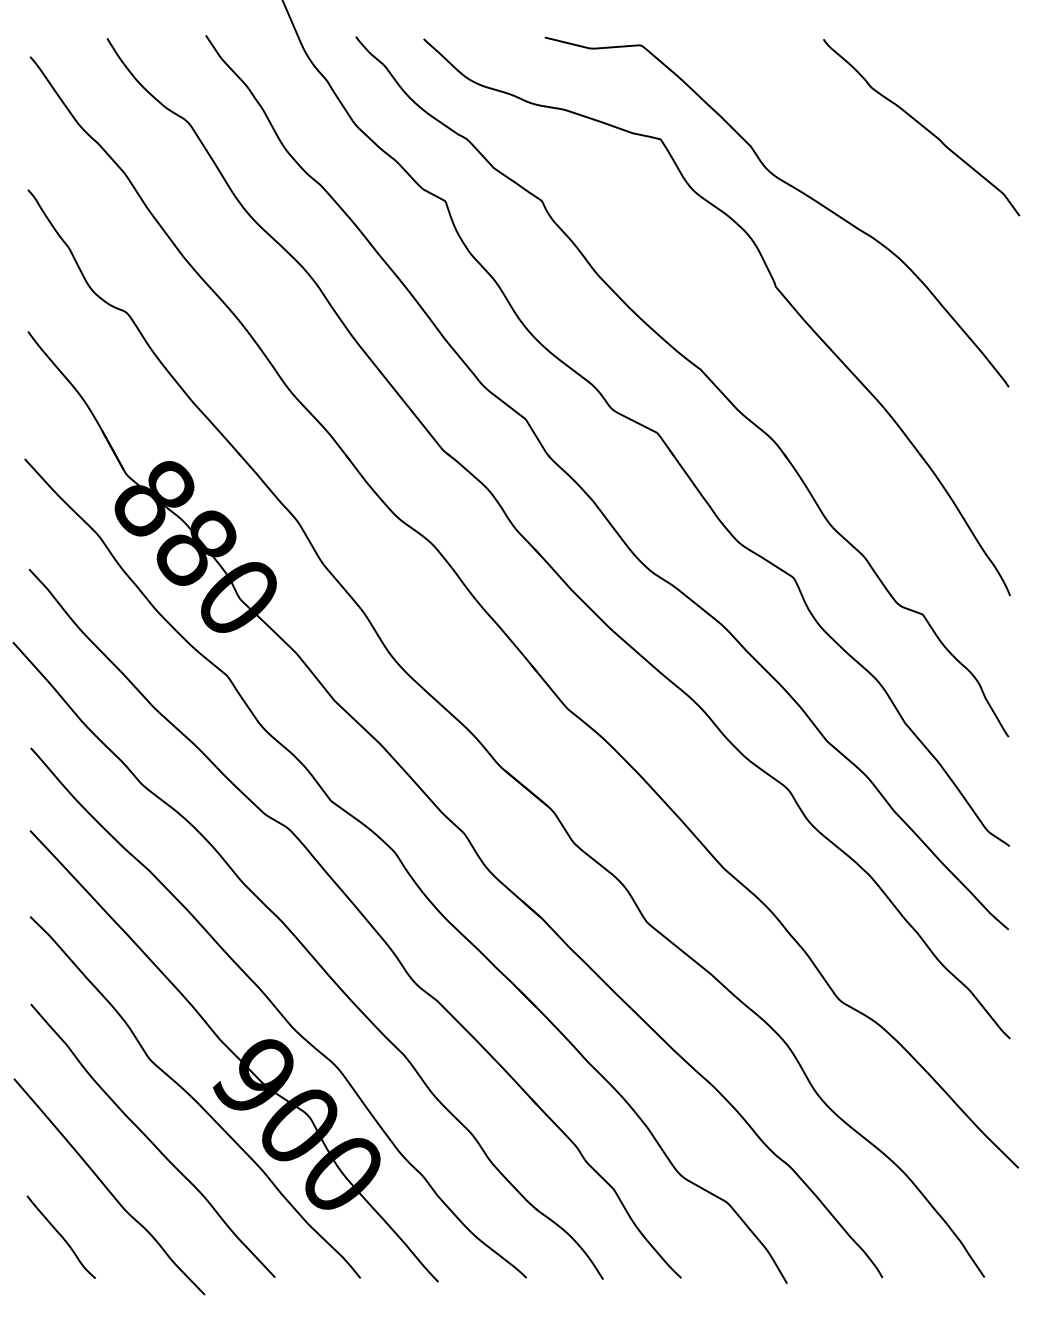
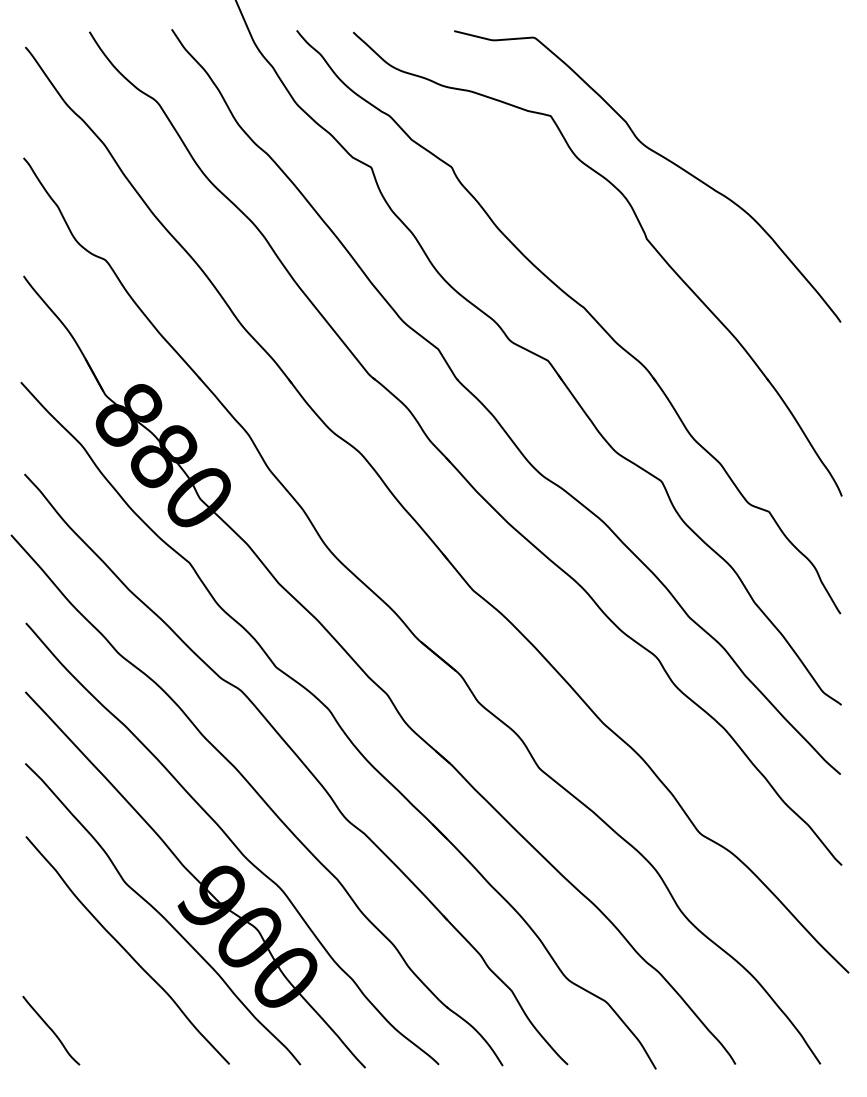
curve: (921, 126) -> (768, 105), removed
curve: (107, 1187) -> (89, 989), removed

